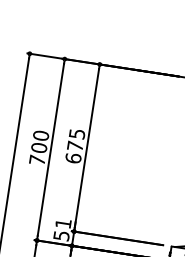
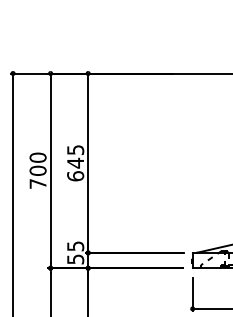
text: (75, 145) -> (75, 162), 675 -> 645
text: (63, 223) -> (75, 246), 51 -> 55

